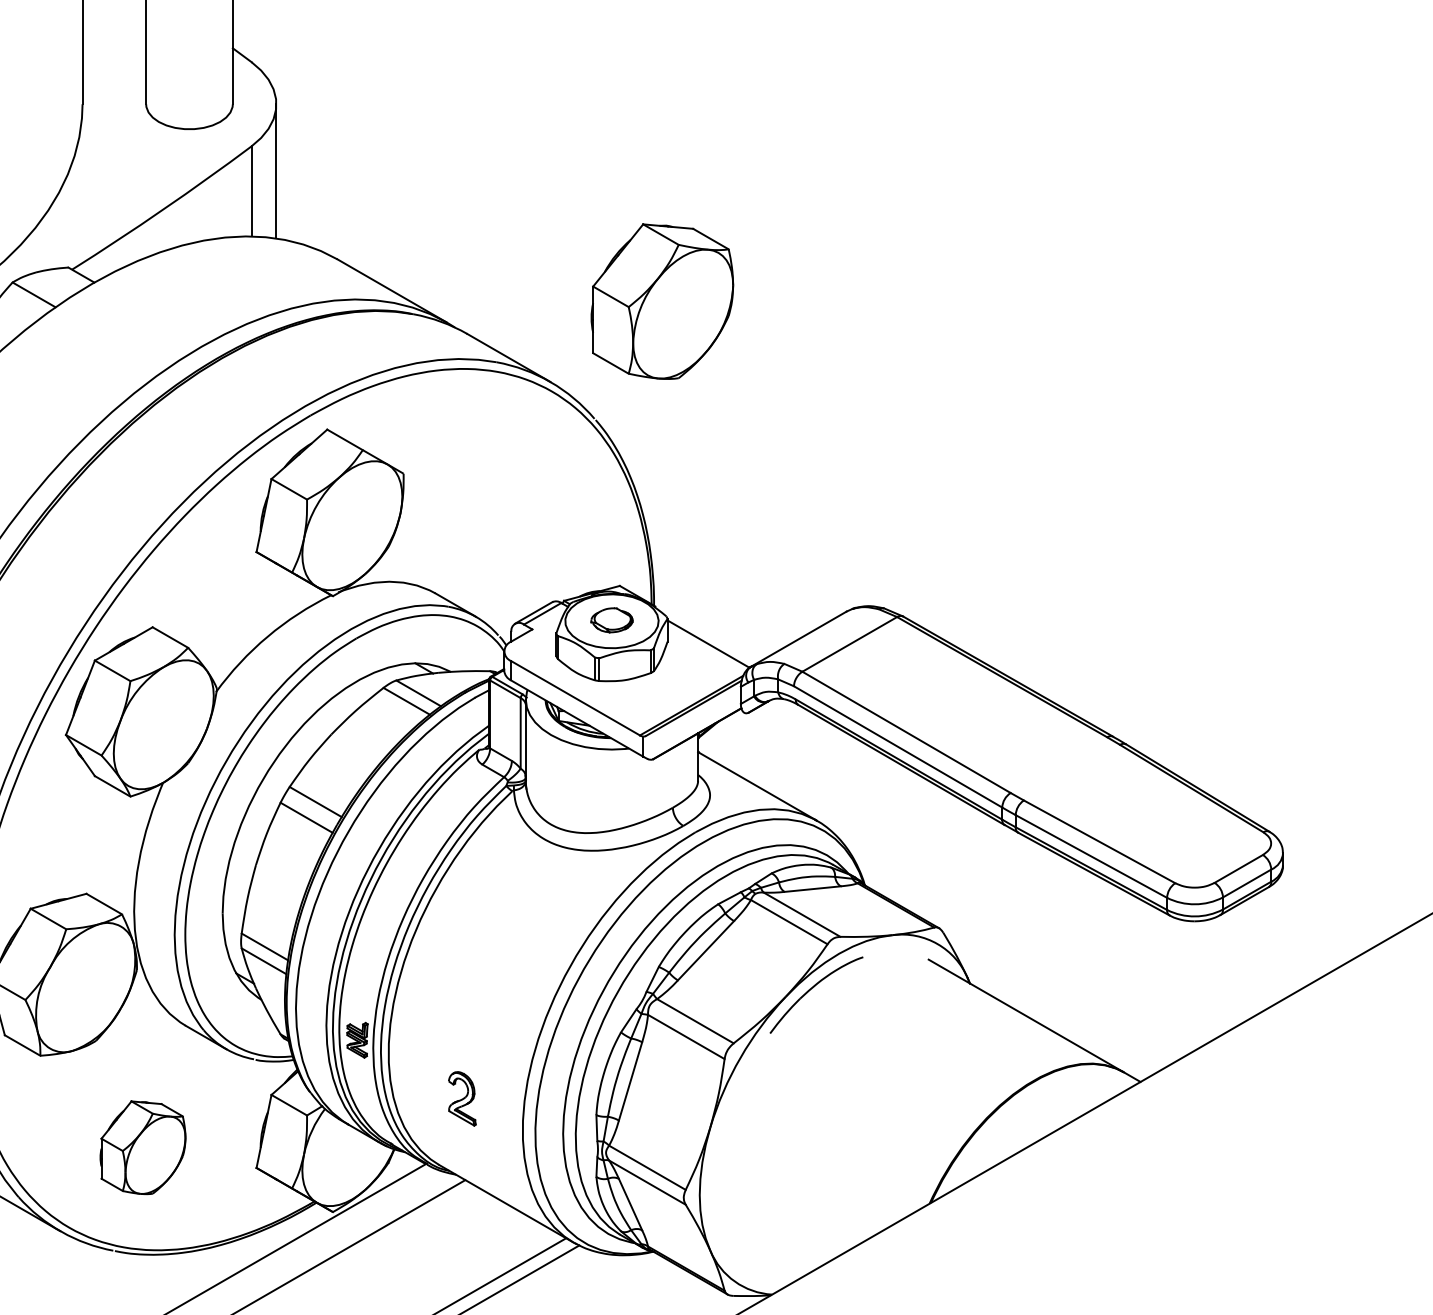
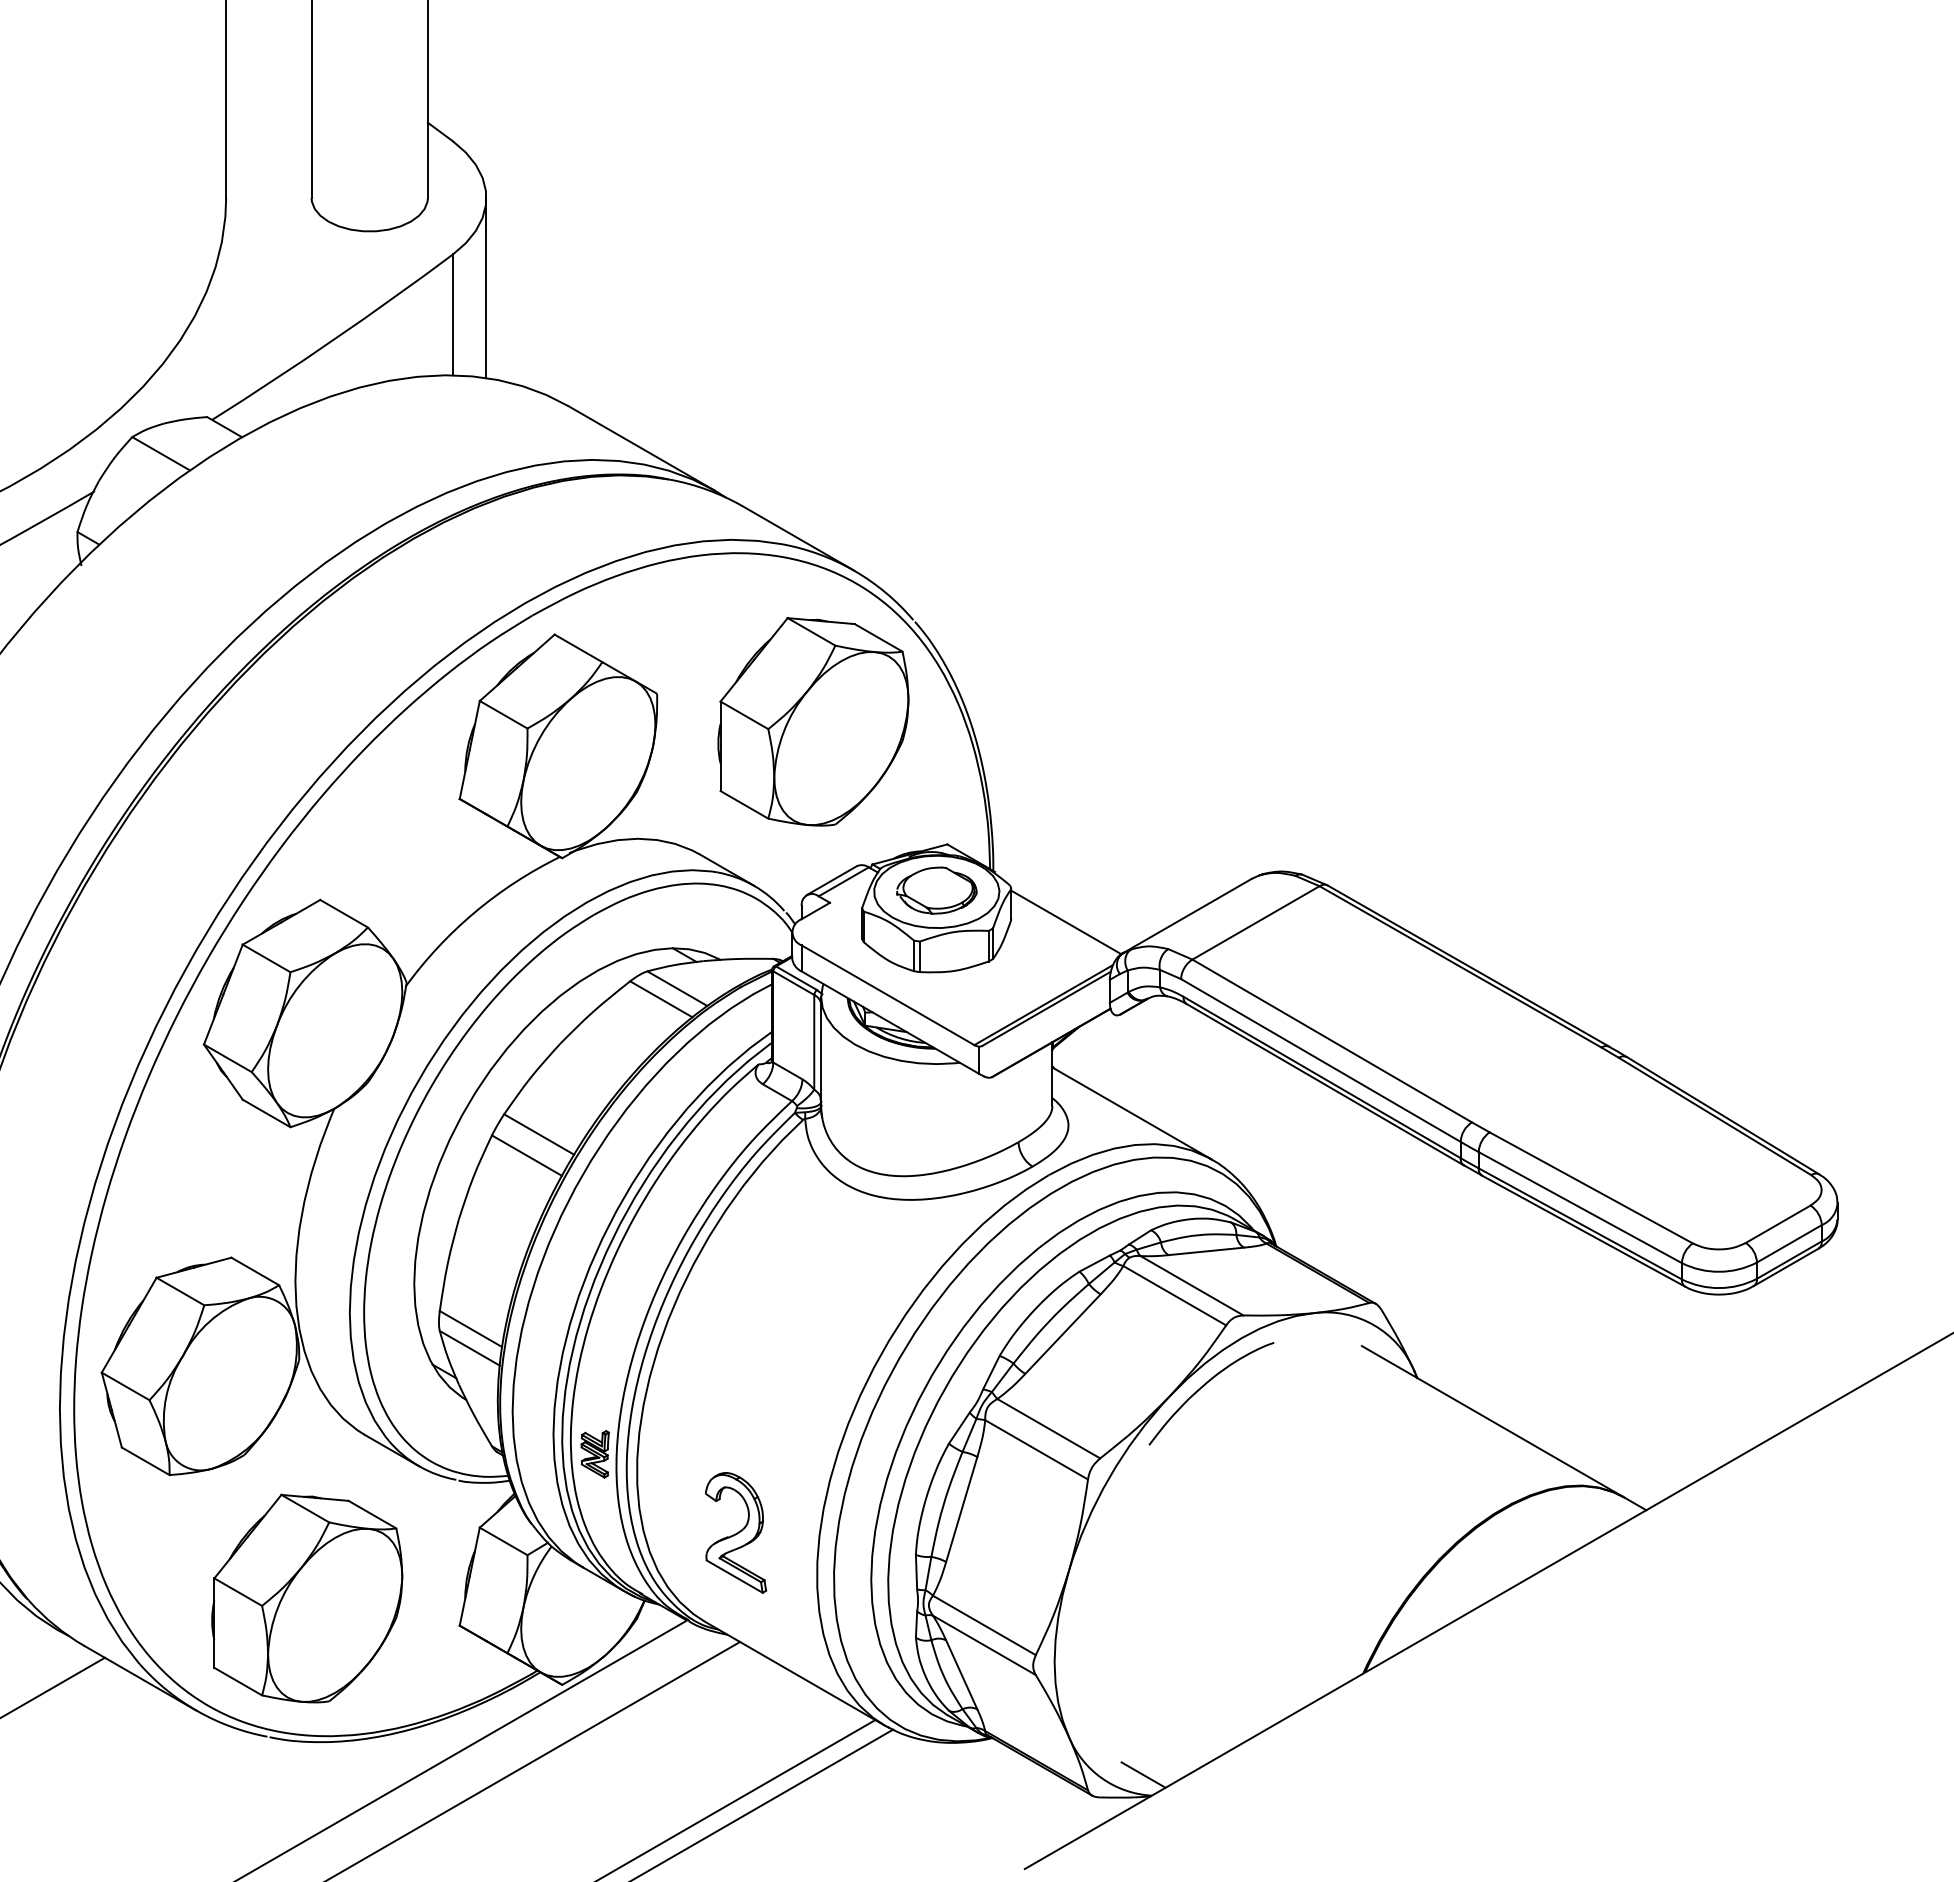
part: (662, 301) -> (813, 721), moved
part: (611, 620) -> (936, 890), size x1.43
part: (462, 1098) -> (735, 1532), size x1.67
part: (143, 1147) -> (307, 1598), size x1.67
line: (765, 1278) -> (1143, 1774), added

